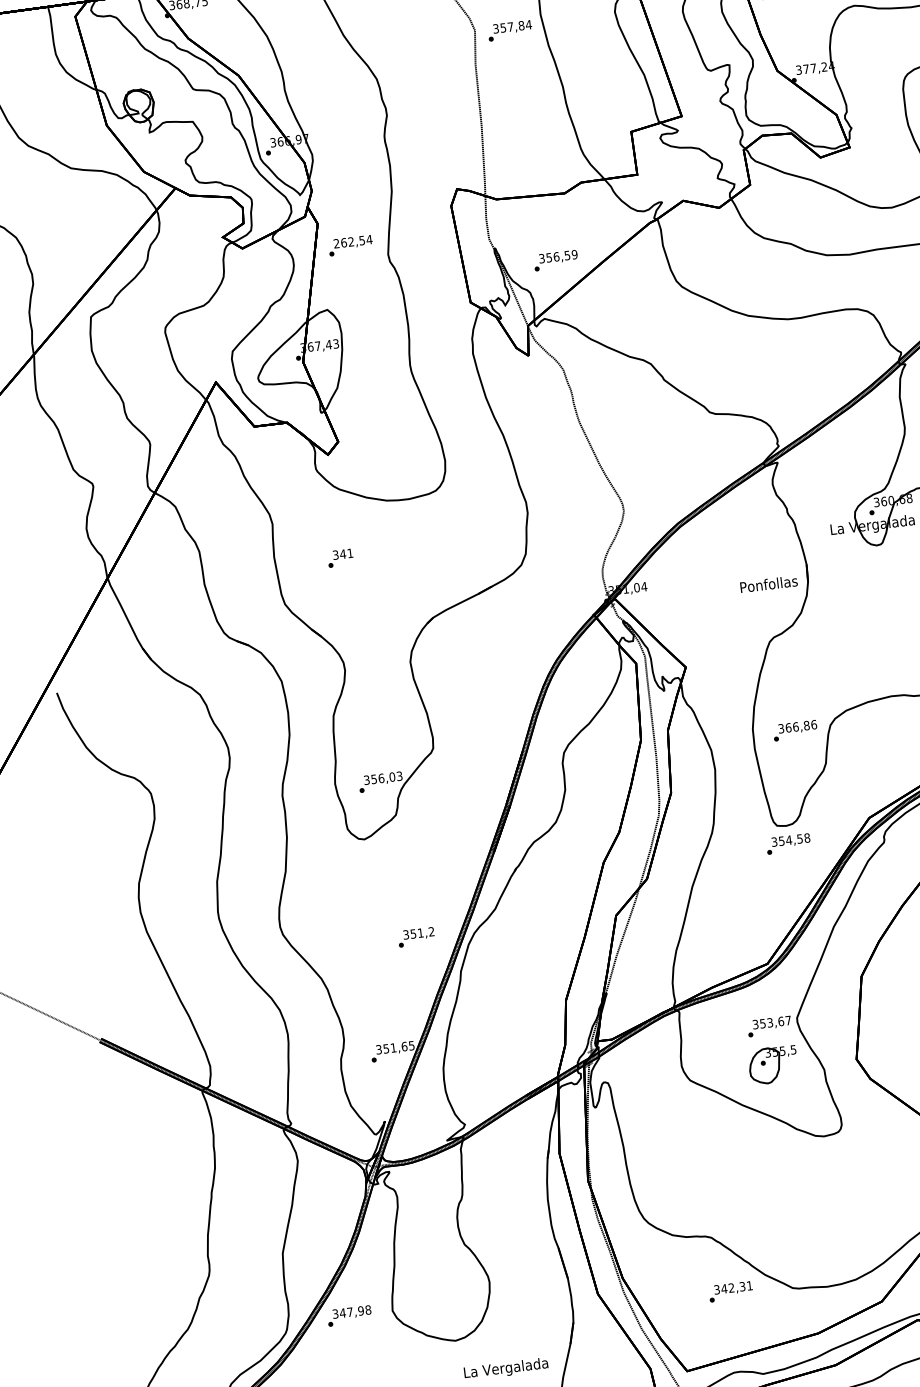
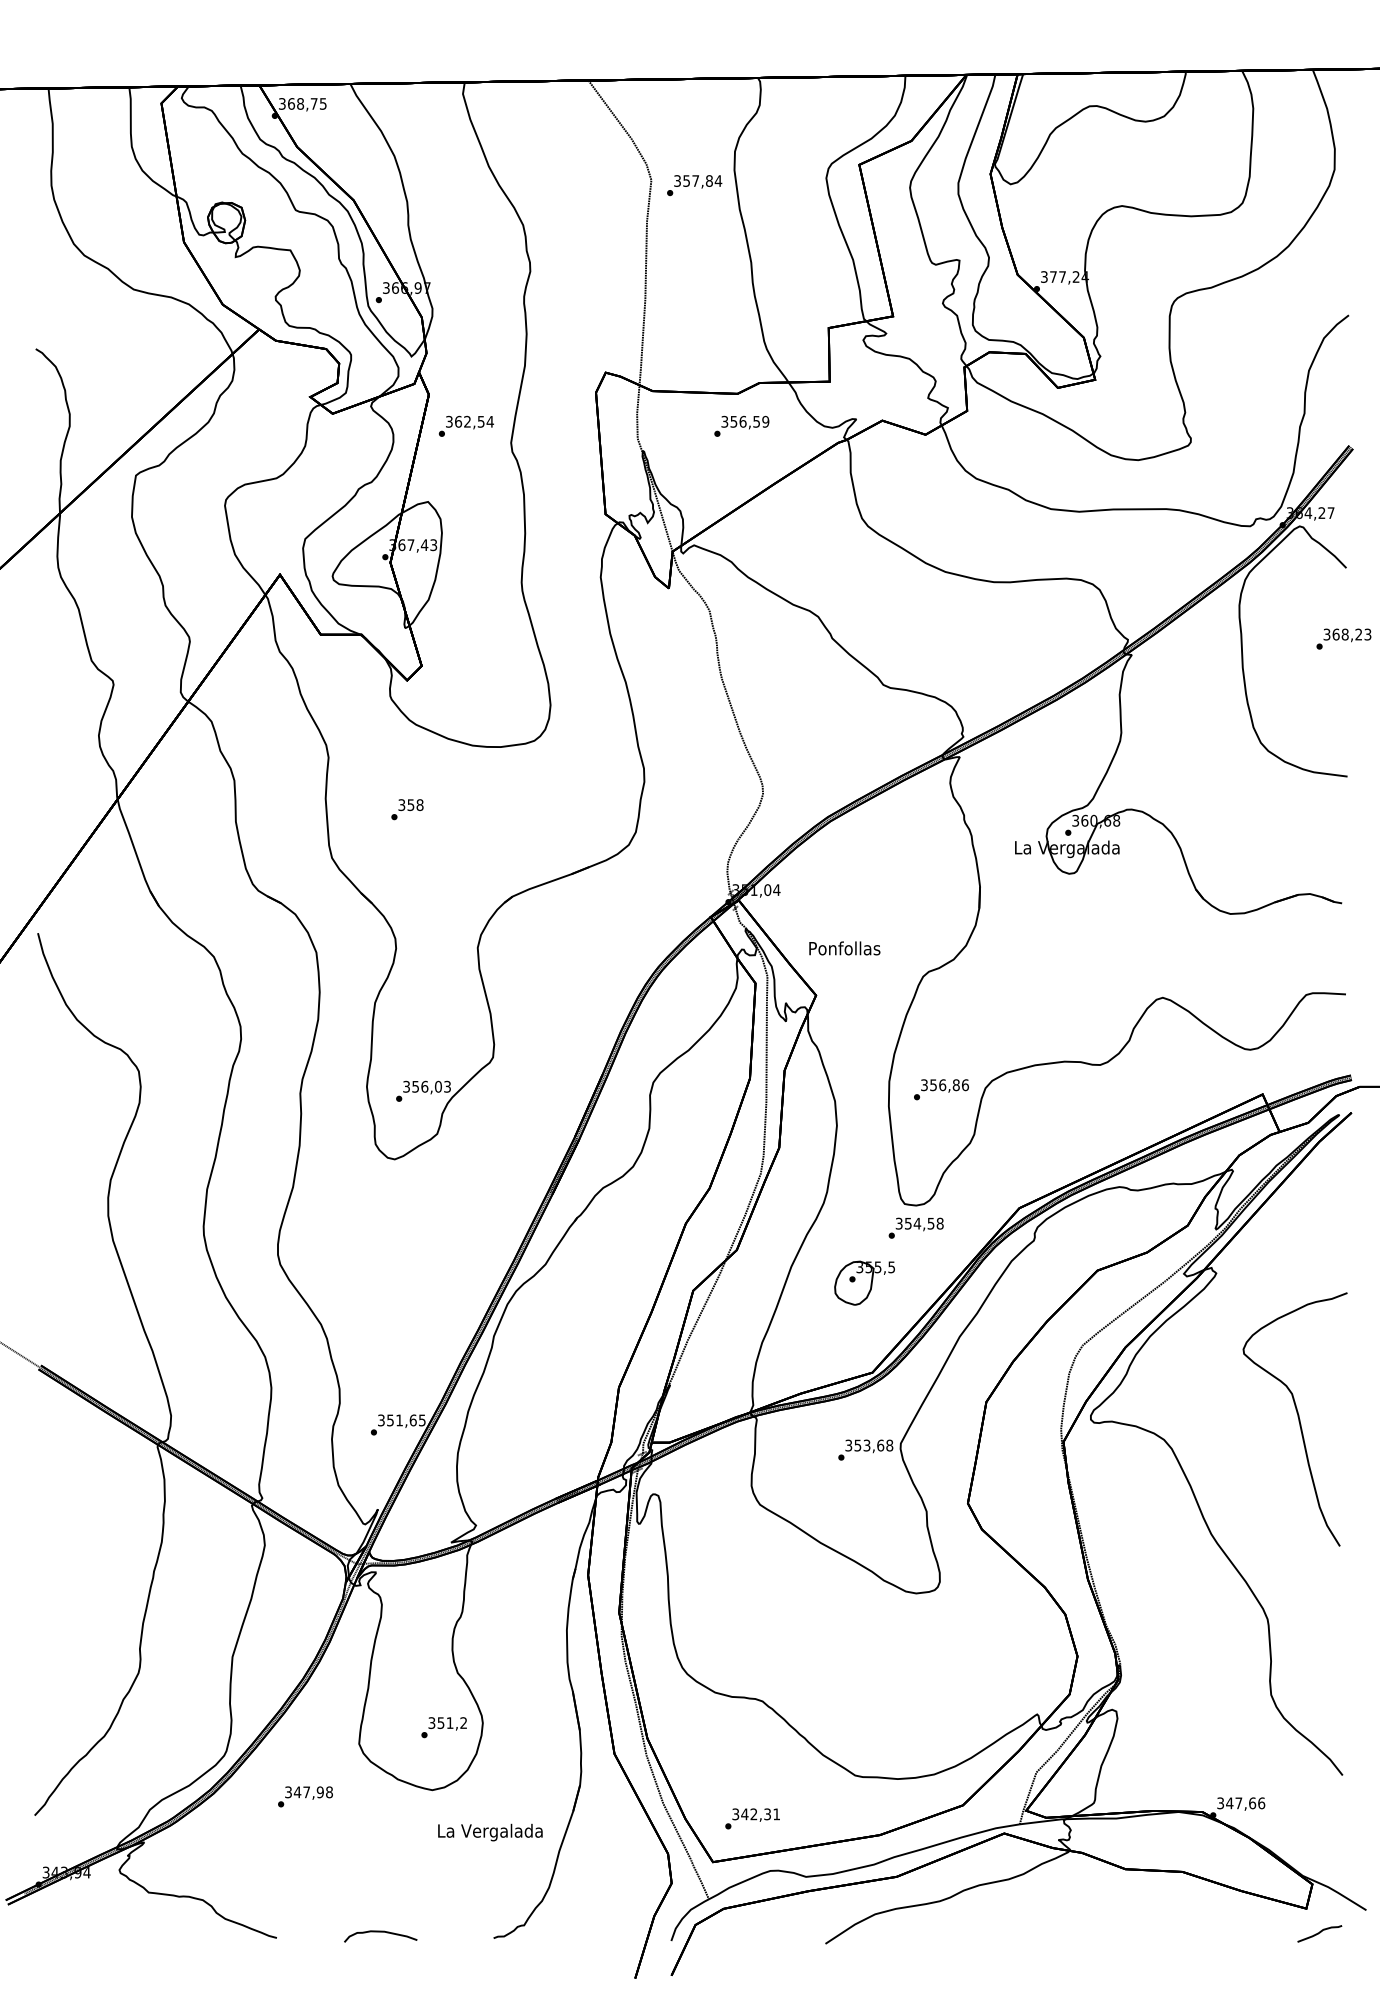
text: (336, 243) -> (449, 421), 262,54 -> 362,54
text: (555, 259) -> (741, 425), moved
text: (346, 554) -> (415, 805), 341 -> 358
text: (768, 584) -> (844, 948), moved
text: (788, 728) -> (933, 1085), 366,86 -> 356,86
text: (415, 937) -> (443, 1727), moved
text: (788, 1020) -> (889, 1445), 353,67 -> 353,68
part: (773, 1064) -> (864, 1282), moved
text: (730, 1291) -> (752, 1818), moved
text: (349, 1315) -> (305, 1796), moved

